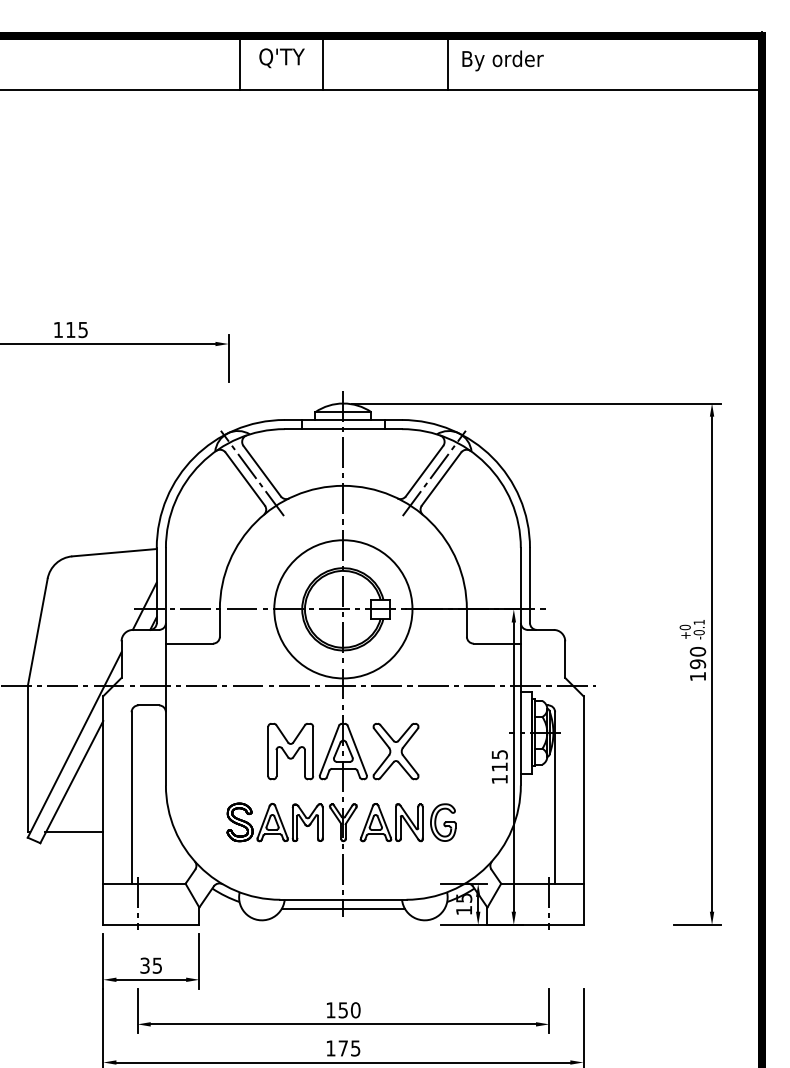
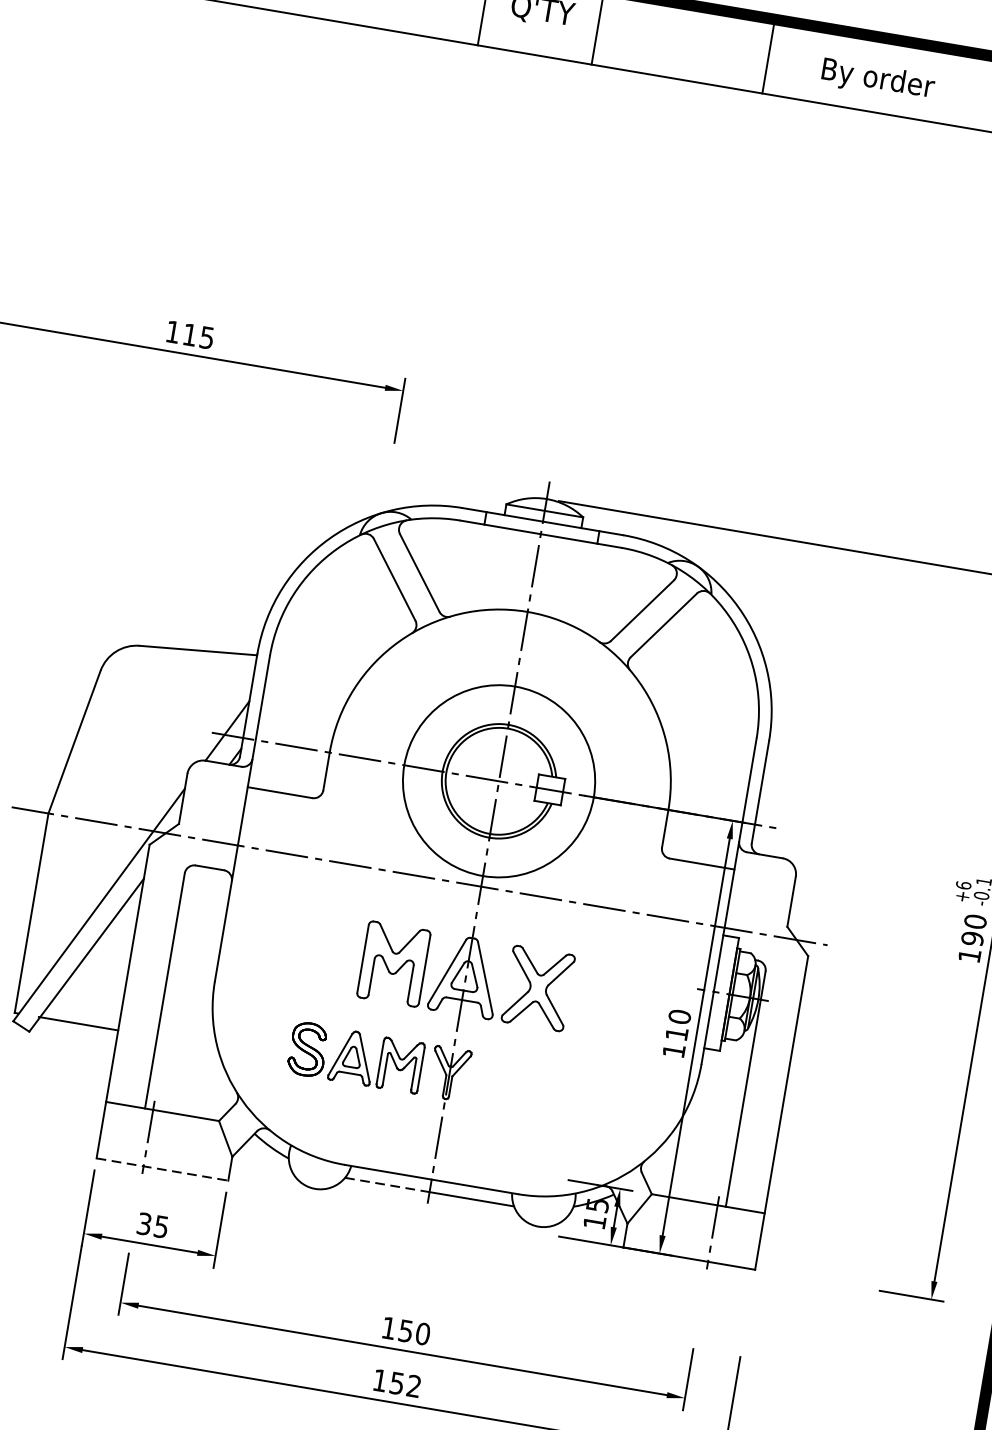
text: (502, 60) -> (877, 79), moved
line: (252, 473) -> (405, 573), removed
line: (433, 473) -> (654, 615), removed
text: (684, 626) -> (962, 883), +0 -> +6
text: (499, 754) -> (679, 1016), 115 -> 110
part: (407, 822) -> (537, 1088), removed
line: (312, 908) -> (387, 1184), solid -> dashed
line: (151, 924) -> (162, 1168), solid -> dashed
text: (349, 1048) -> (405, 1384), 175 -> 152

